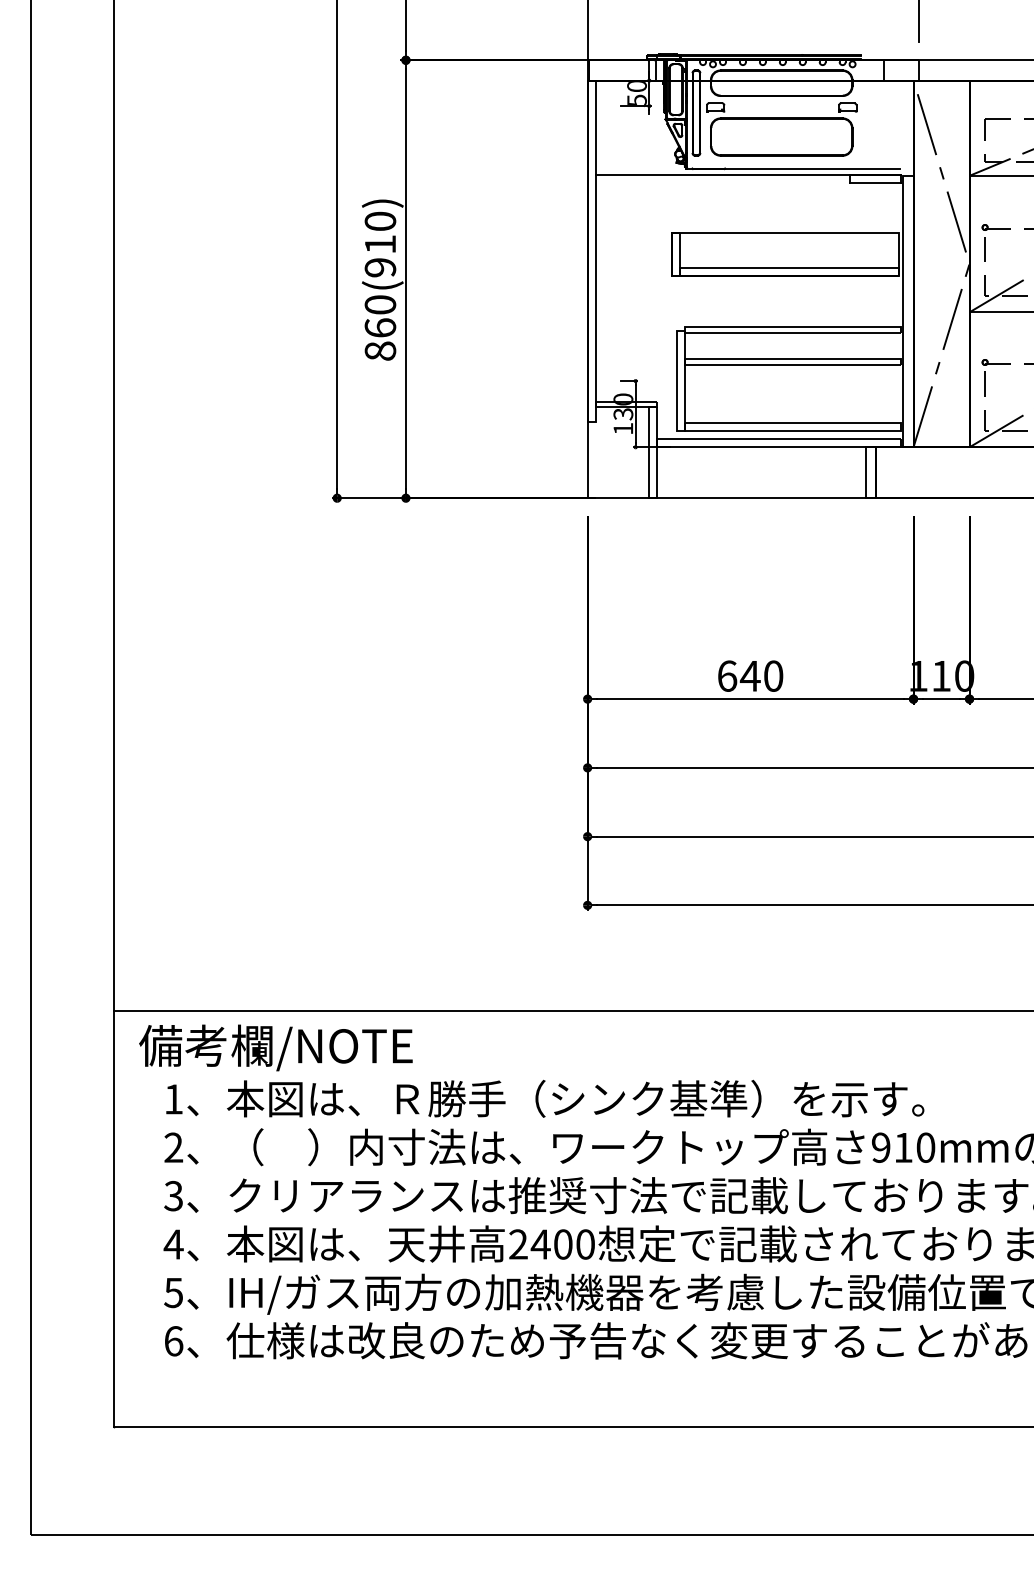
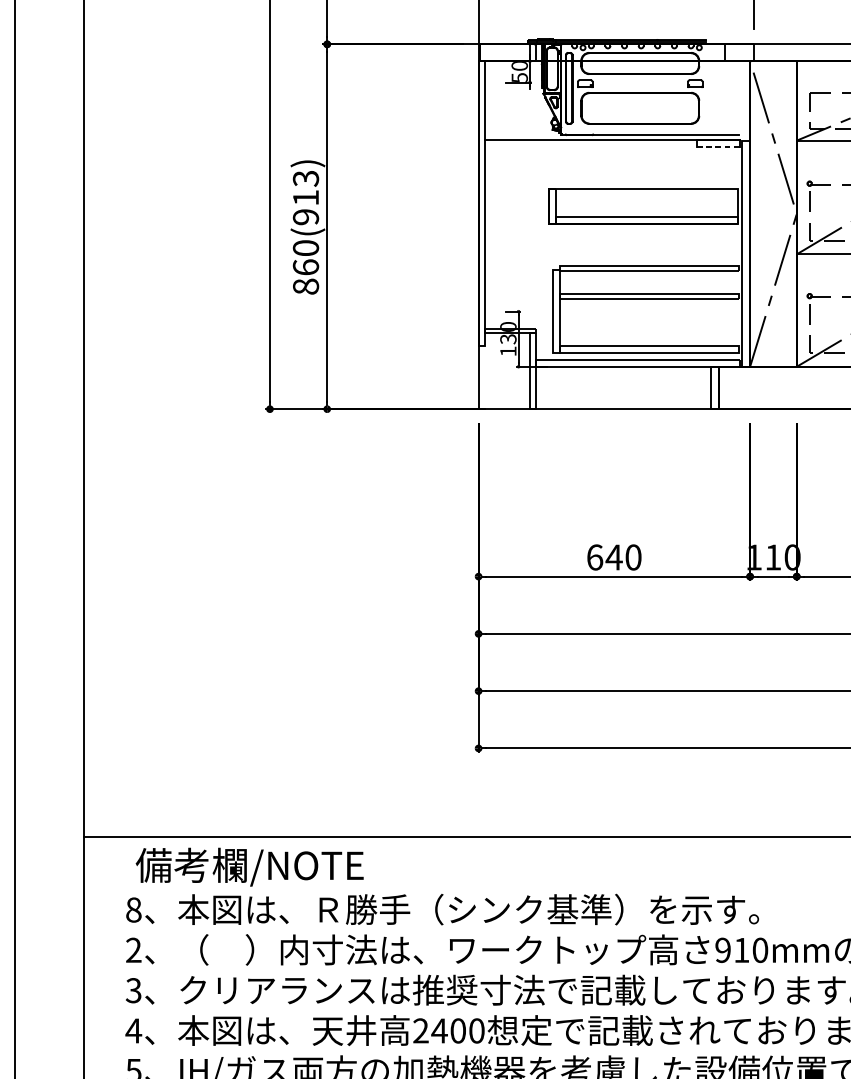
line: (874, 183) -> (717, 147), solid -> dashed
text: (380, 221) -> (306, 178), 860(910) -> 860(913)
text: (275, 1047) -> (249, 866), moved
text: (173, 1099) -> (133, 910), 1 -> 8

